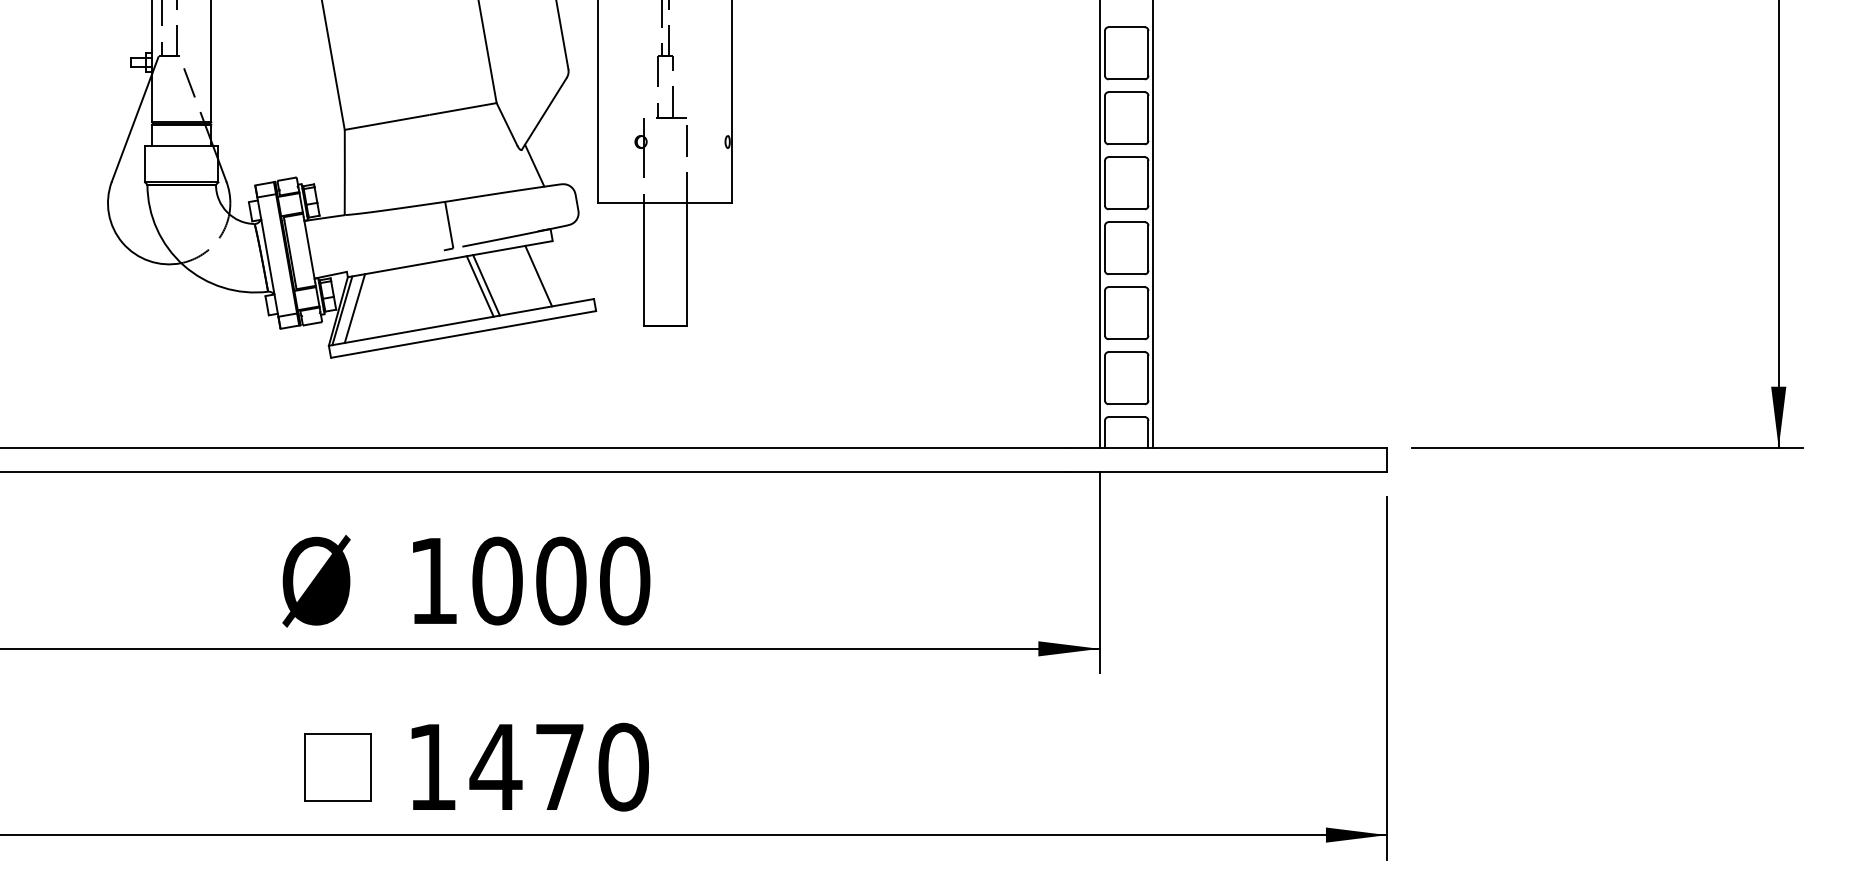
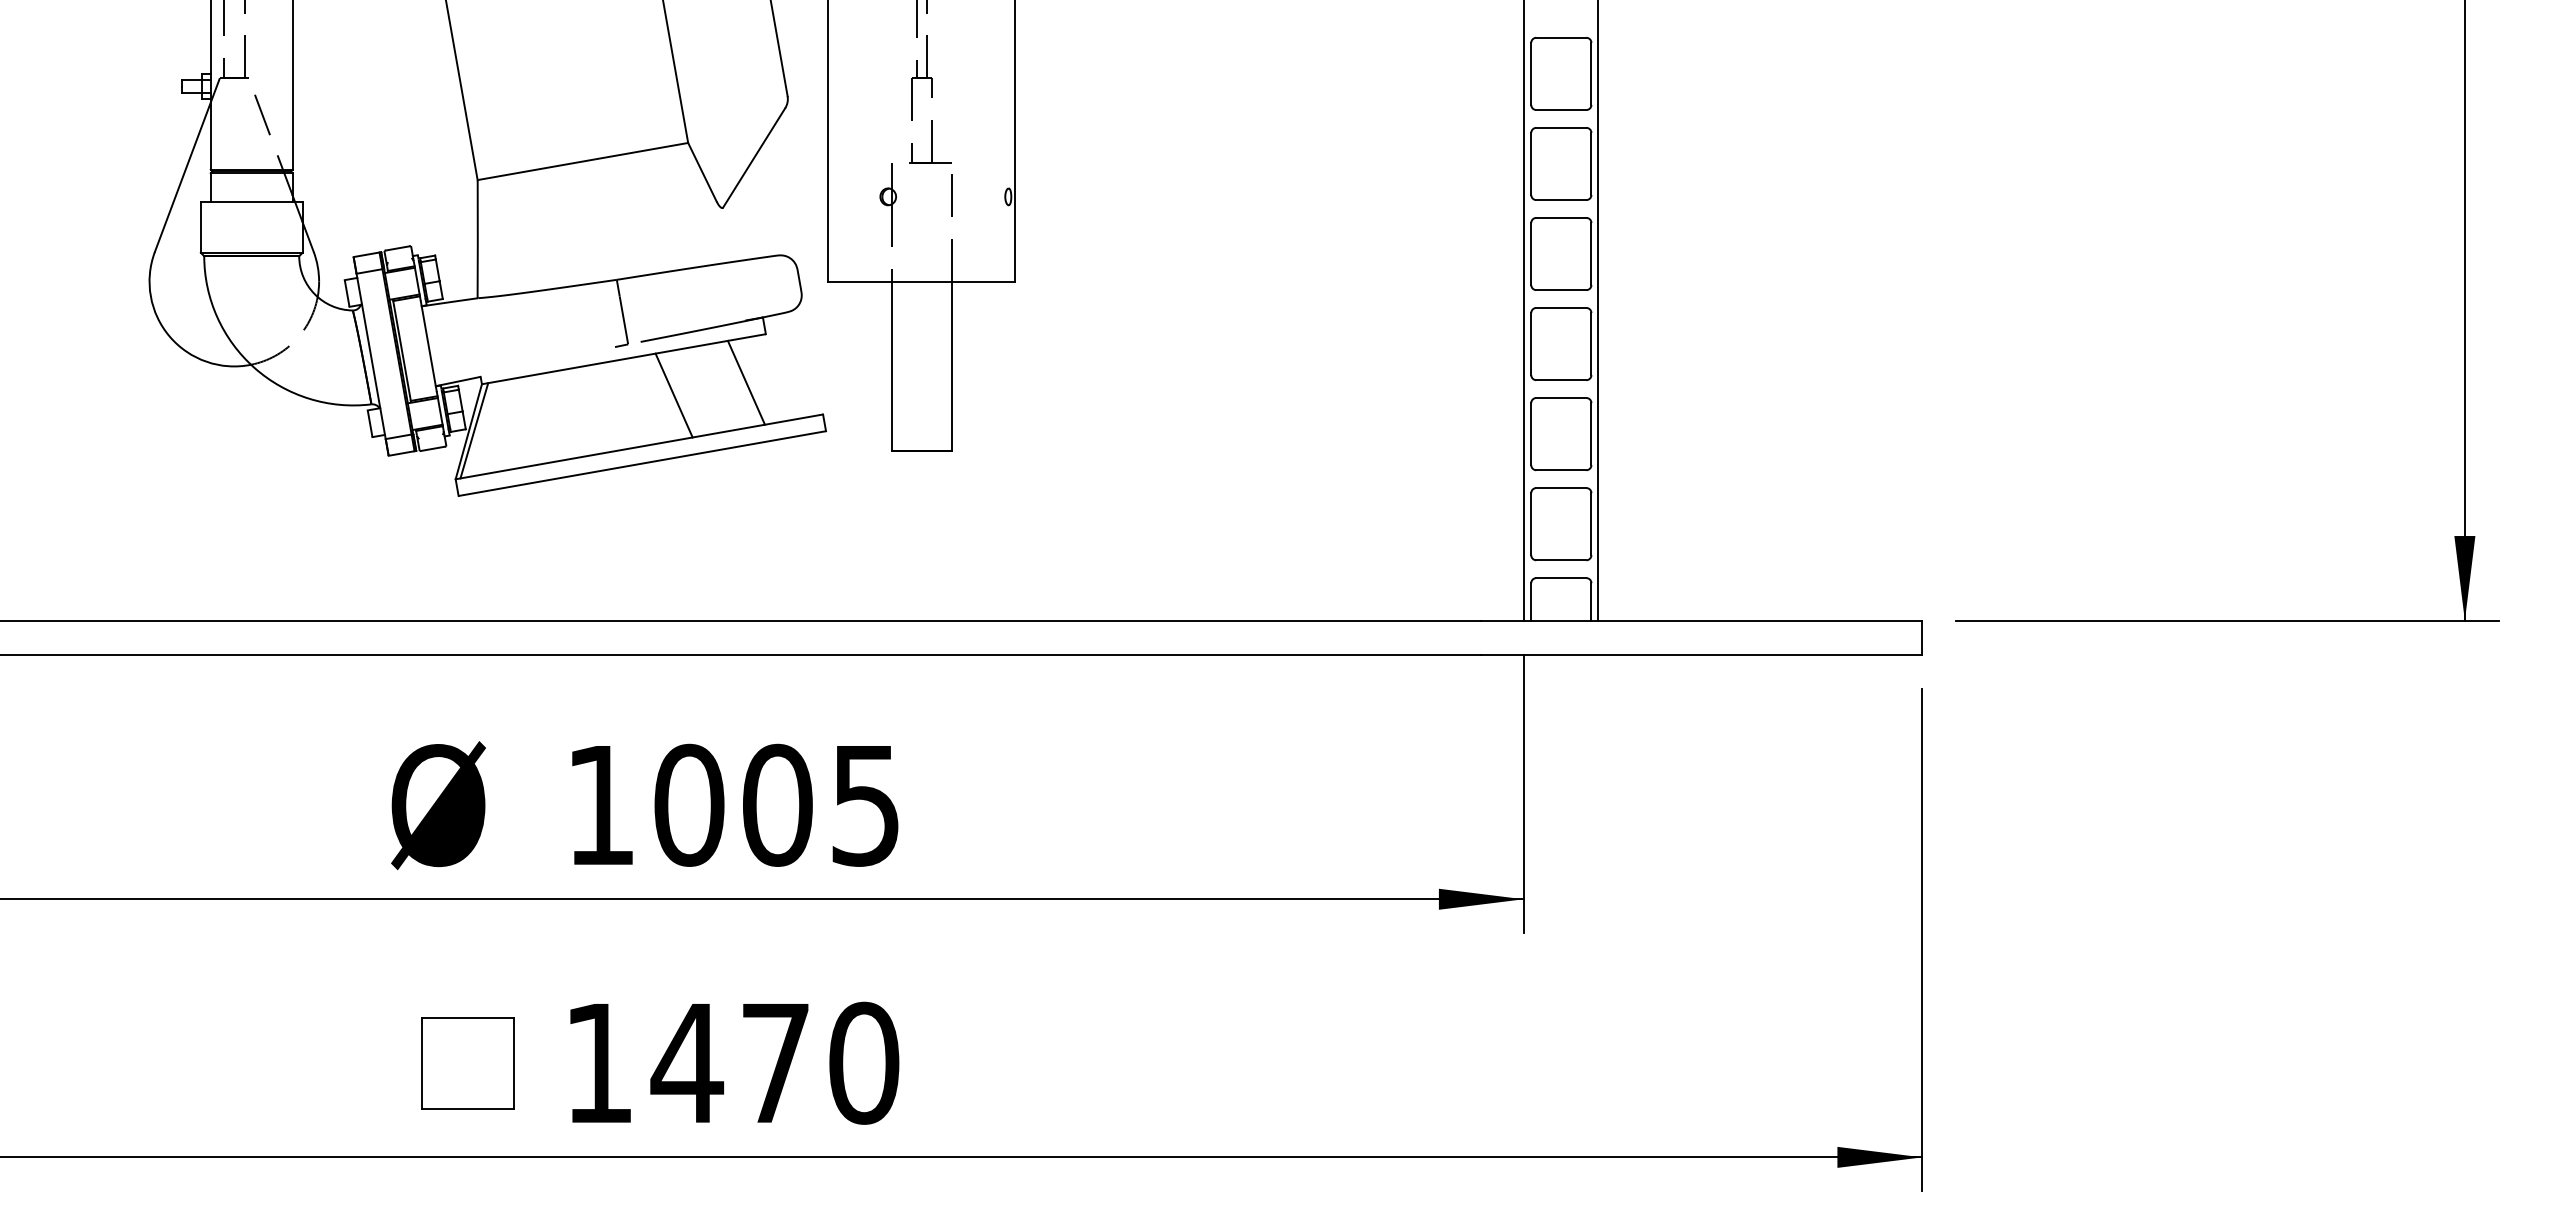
line: (534, 165) -> (740, 229), removed
line: (480, 286) -> (665, 397), removed
line: (354, 308) -> (491, 427), removed
text: (625, 580) -> (866, 804), 1000 -> 1005

